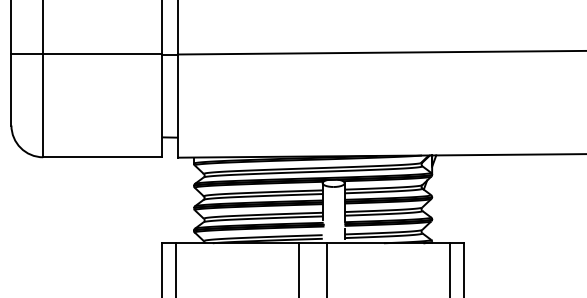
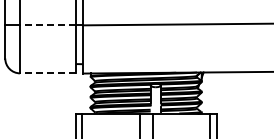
line: (101, 54) -> (47, 25), solid -> dashed
line: (101, 157) -> (47, 73), solid -> dashed

